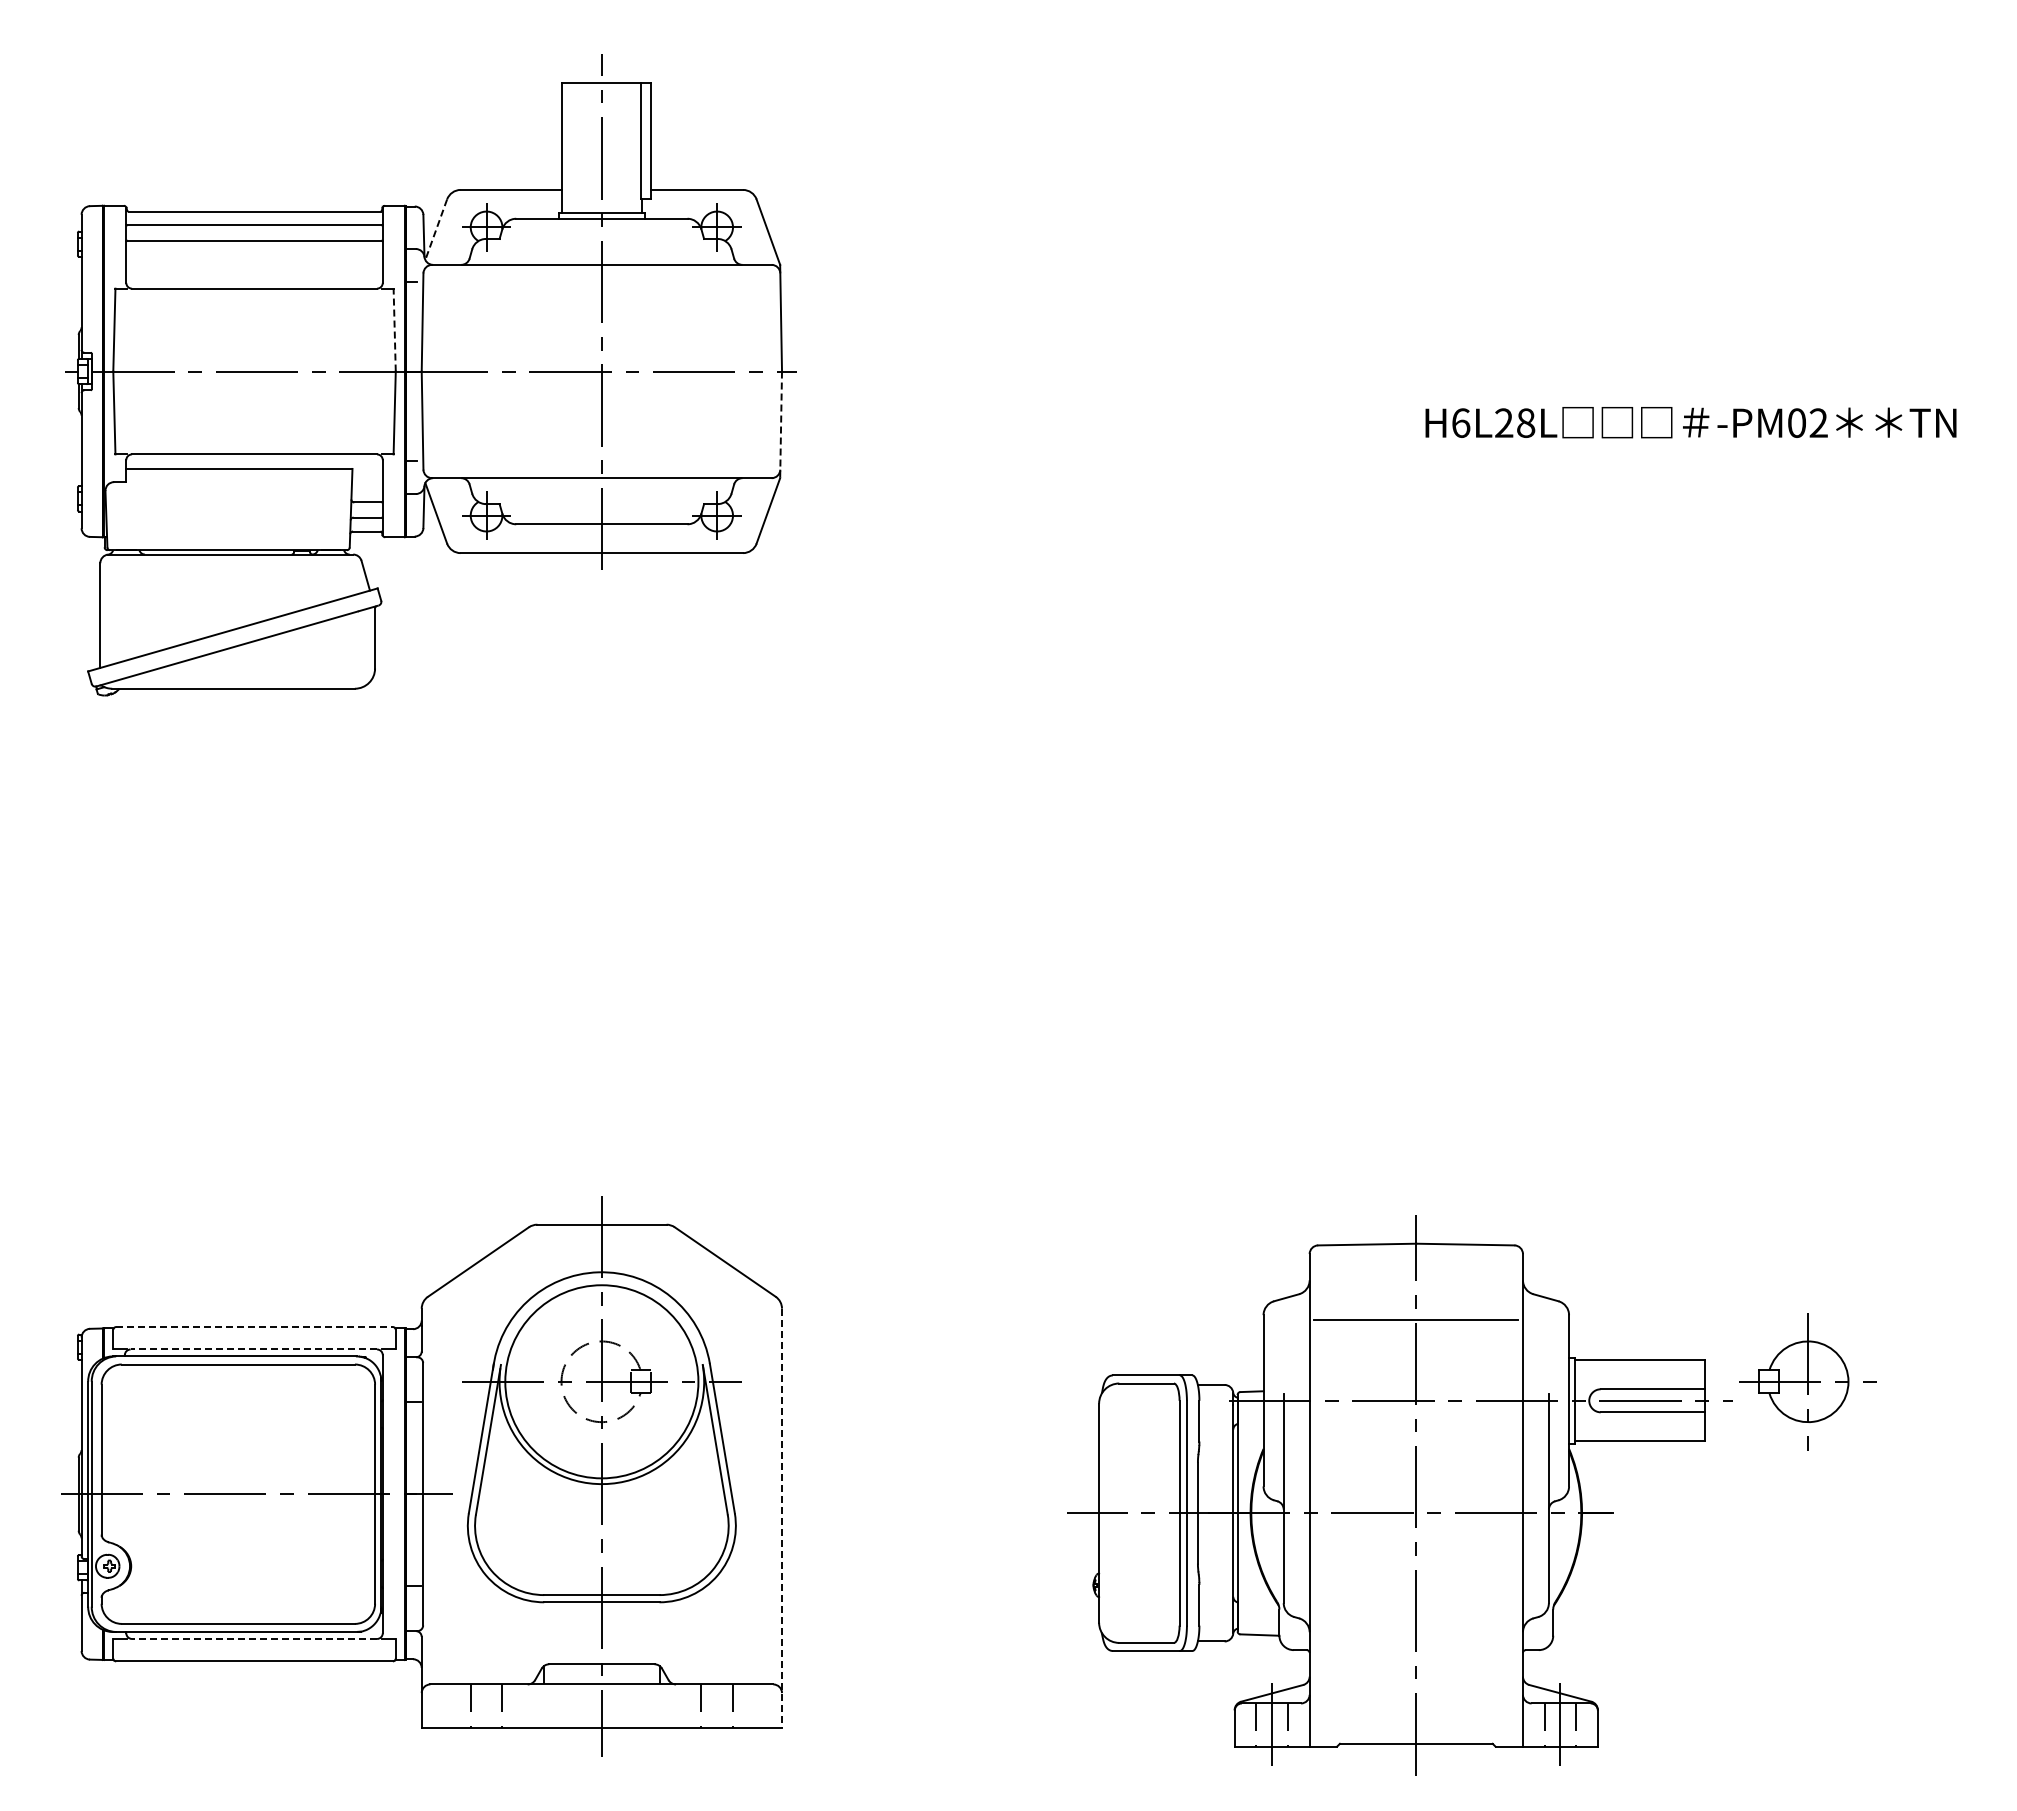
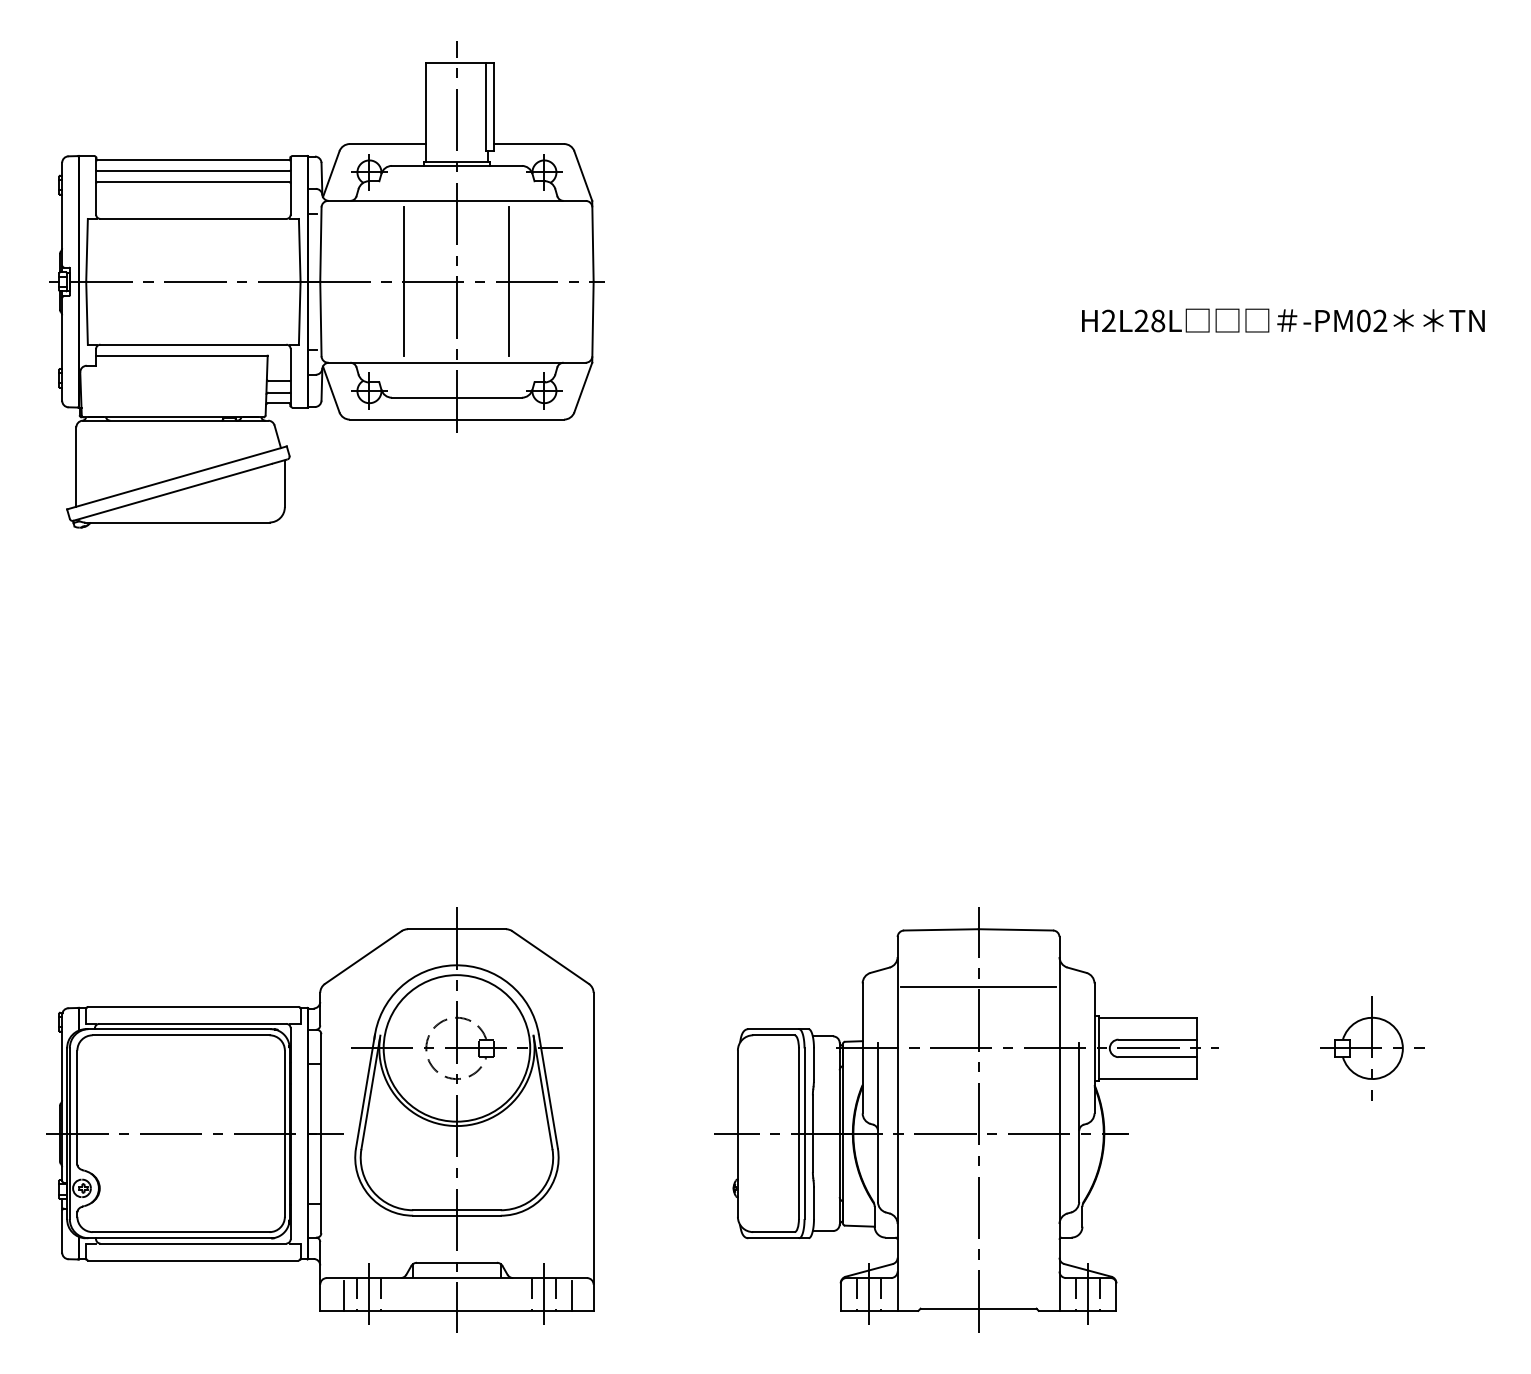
line: (436, 230) -> (331, 174), dashed -> solid
line: (394, 329) -> (299, 249), dashed -> solid
line: (532, 371) -> (404, 281), added
line: (671, 371) -> (509, 281), added
text: (1461, 422) -> (1109, 320), H6L28L -> H2L28L
line: (781, 425) -> (593, 322), dashed -> solid
line: (255, 1327) -> (194, 1007), dashed -> solid
line: (253, 1349) -> (192, 1023), dashed -> solid
part: (1399, 1495) -> (965, 1120), moved
line: (782, 1518) -> (594, 1152), dashed -> solid
line: (254, 1638) -> (193, 1243), dashed -> solid
line: (486, 1705) -> (369, 1294), added
line: (717, 1705) -> (544, 1294), added
line: (453, 1707) -> (344, 1295), added
line: (753, 1707) -> (572, 1295), added

